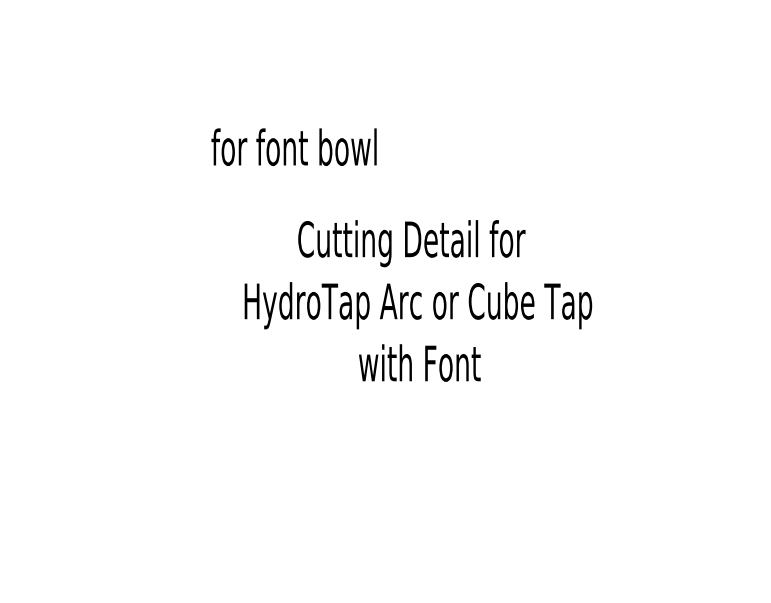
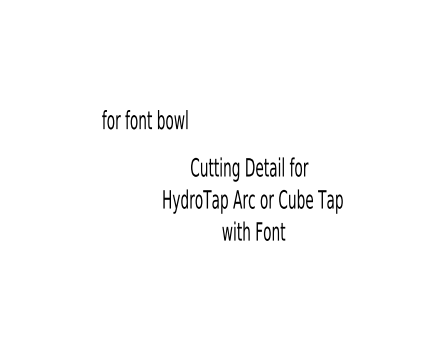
text: (293, 146) -> (144, 119), moved

